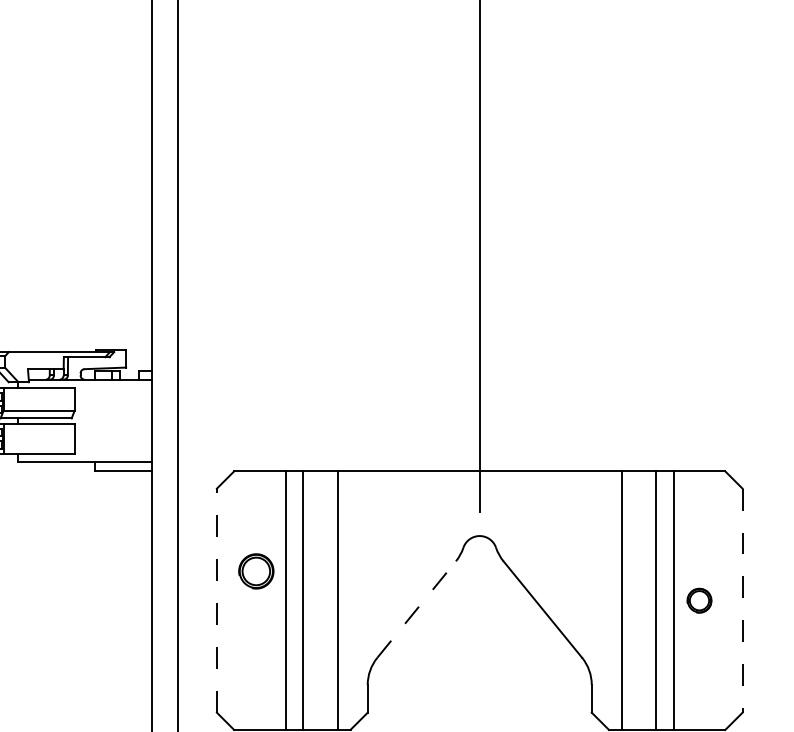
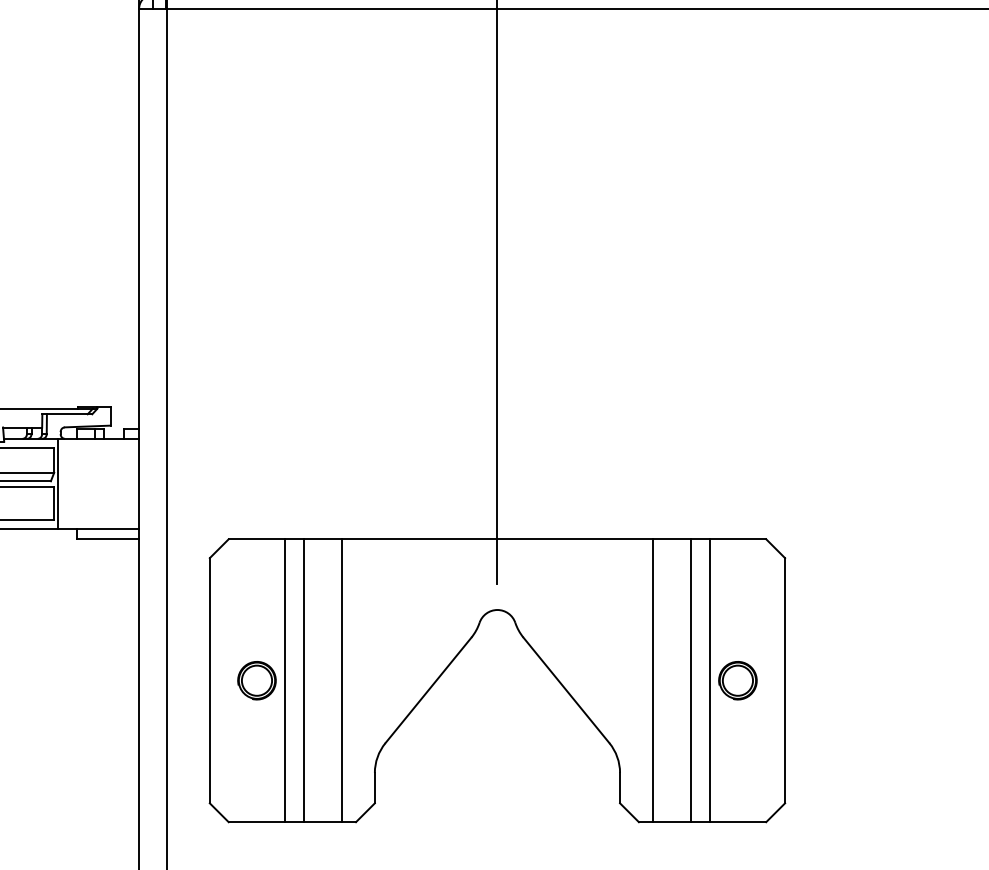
line: (77, 420) -> (57, 483), added
part: (255, 571) -> (256, 680), moved
line: (216, 600) -> (209, 680), dashed -> solid
part: (699, 600) -> (737, 680), size x1.43
line: (742, 600) -> (785, 680), dashed -> solid
line: (416, 609) -> (428, 690), dashed -> solid

